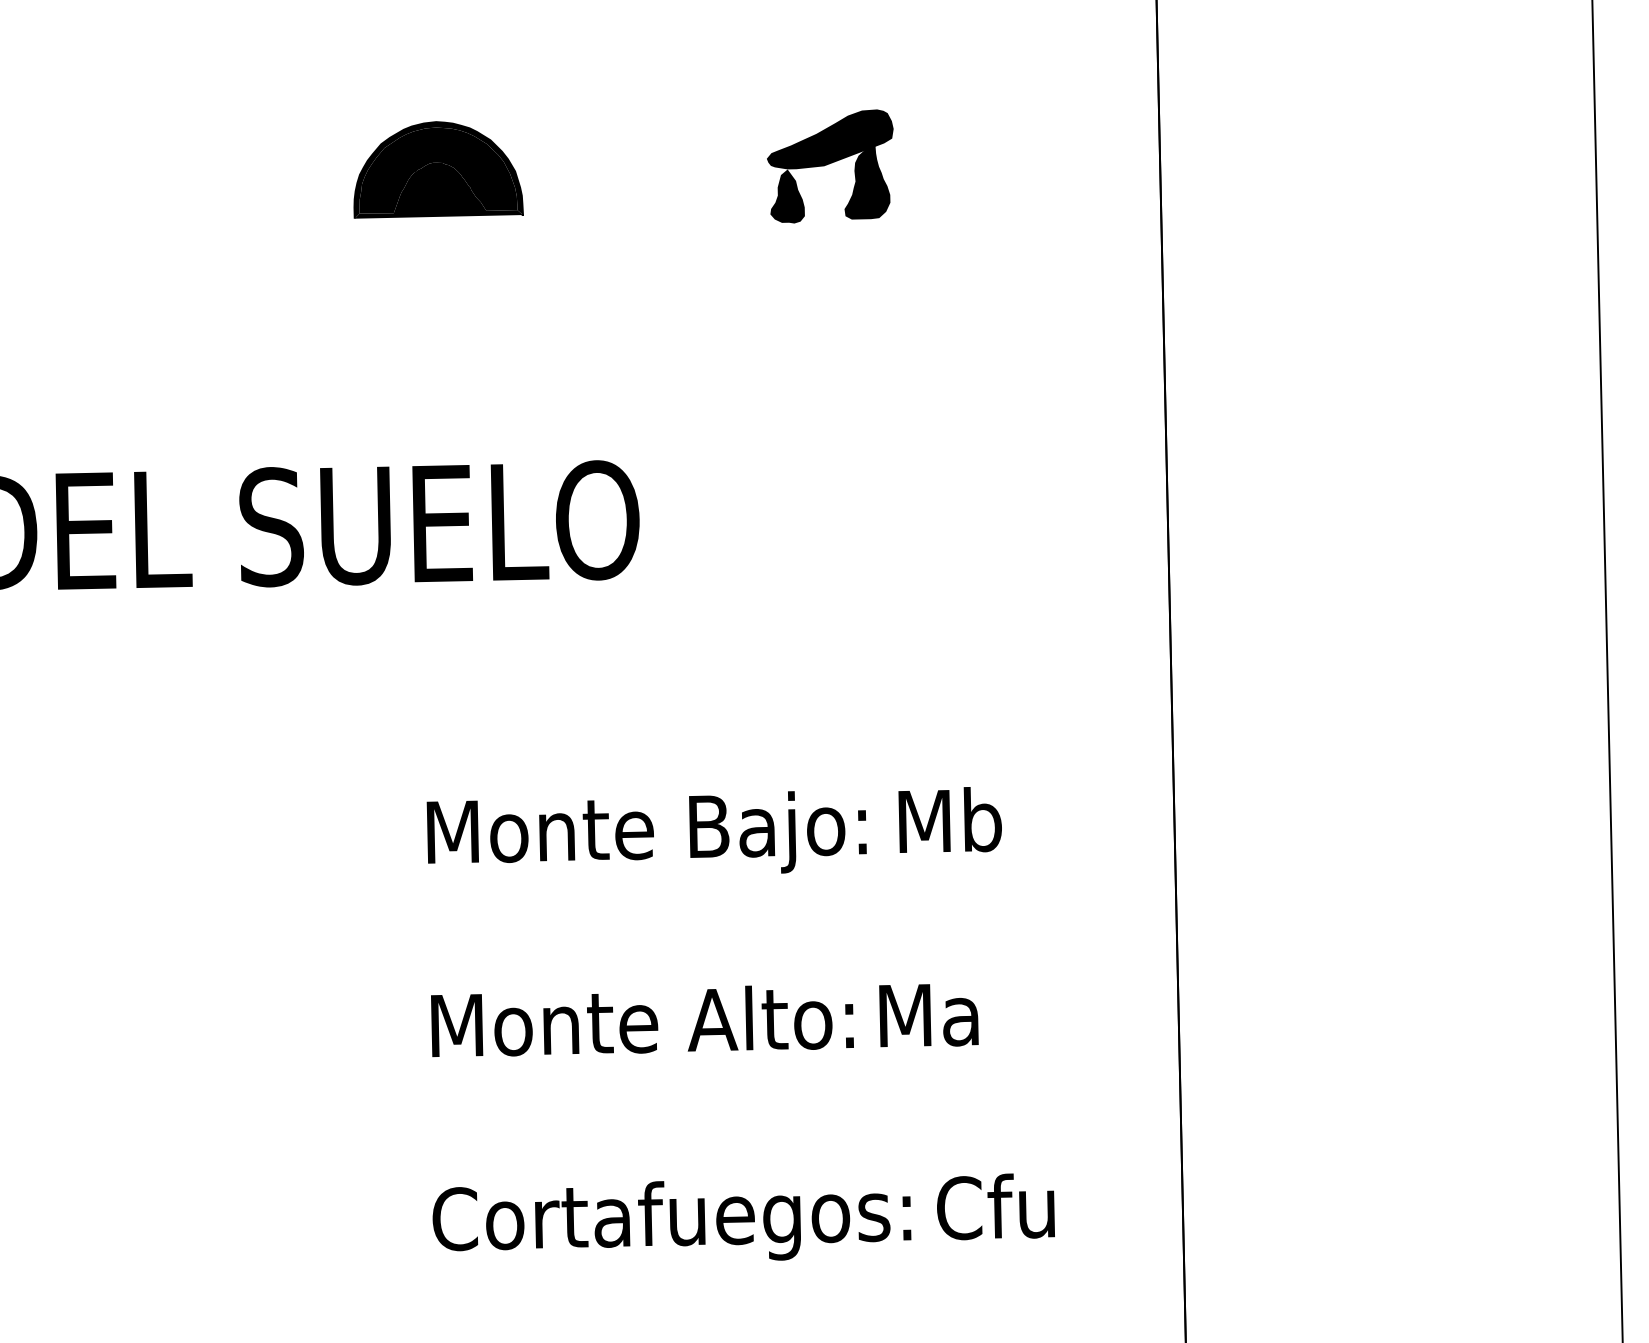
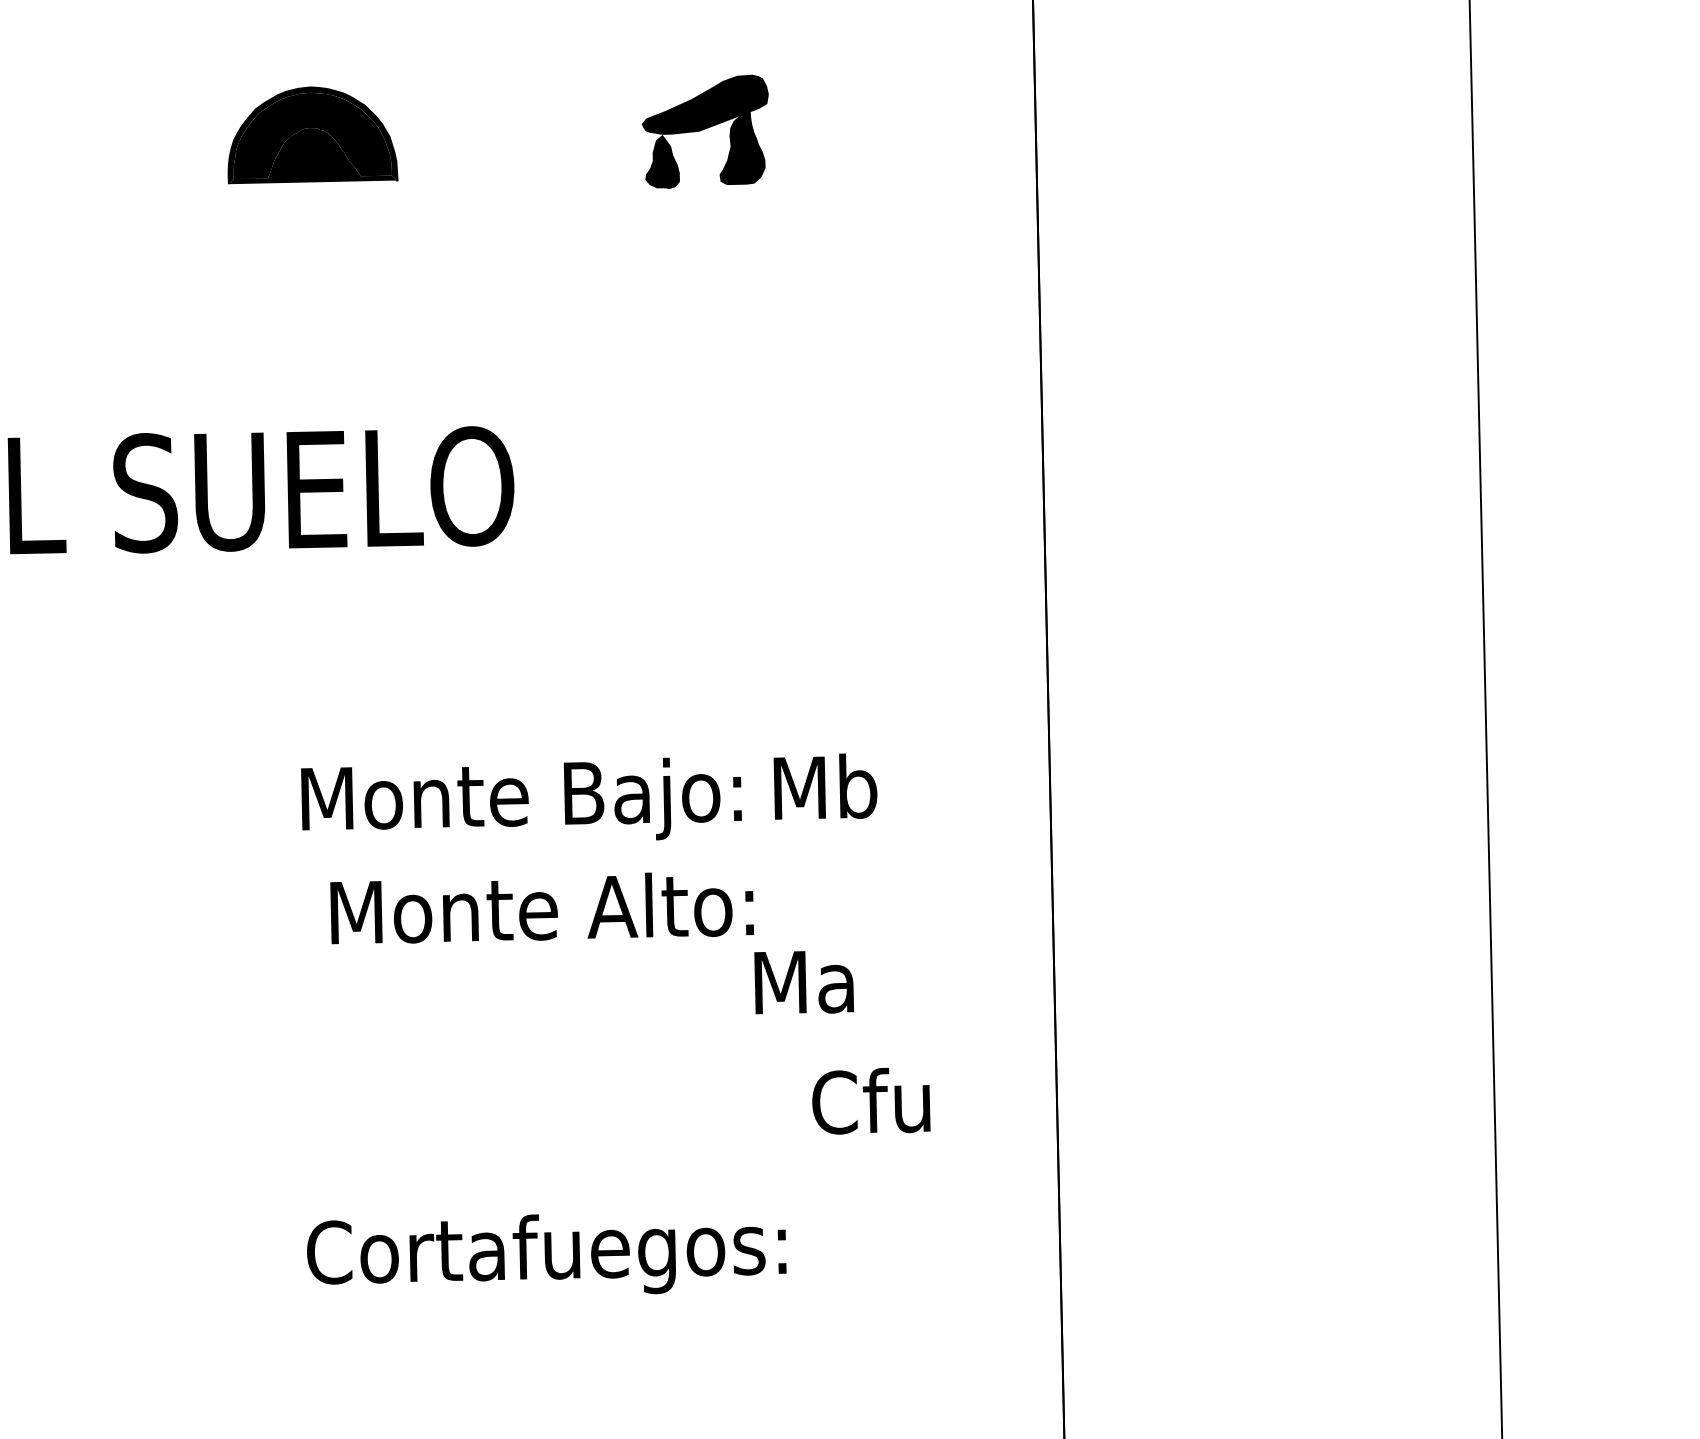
text: (642, 1021) -> (542, 908), moved
text: (996, 1206) -> (871, 1100), moved
text: (671, 1221) -> (546, 1254), moved

